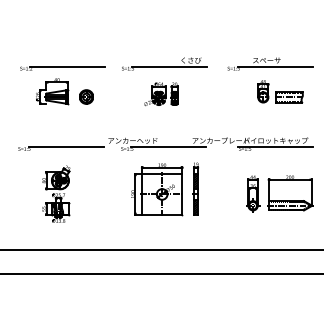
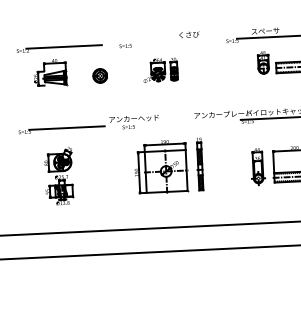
line: (168, 66) -> (166, 41), removed
part: (86, 96) -> (100, 75), moved
line: (168, 146) -> (170, 122), removed

